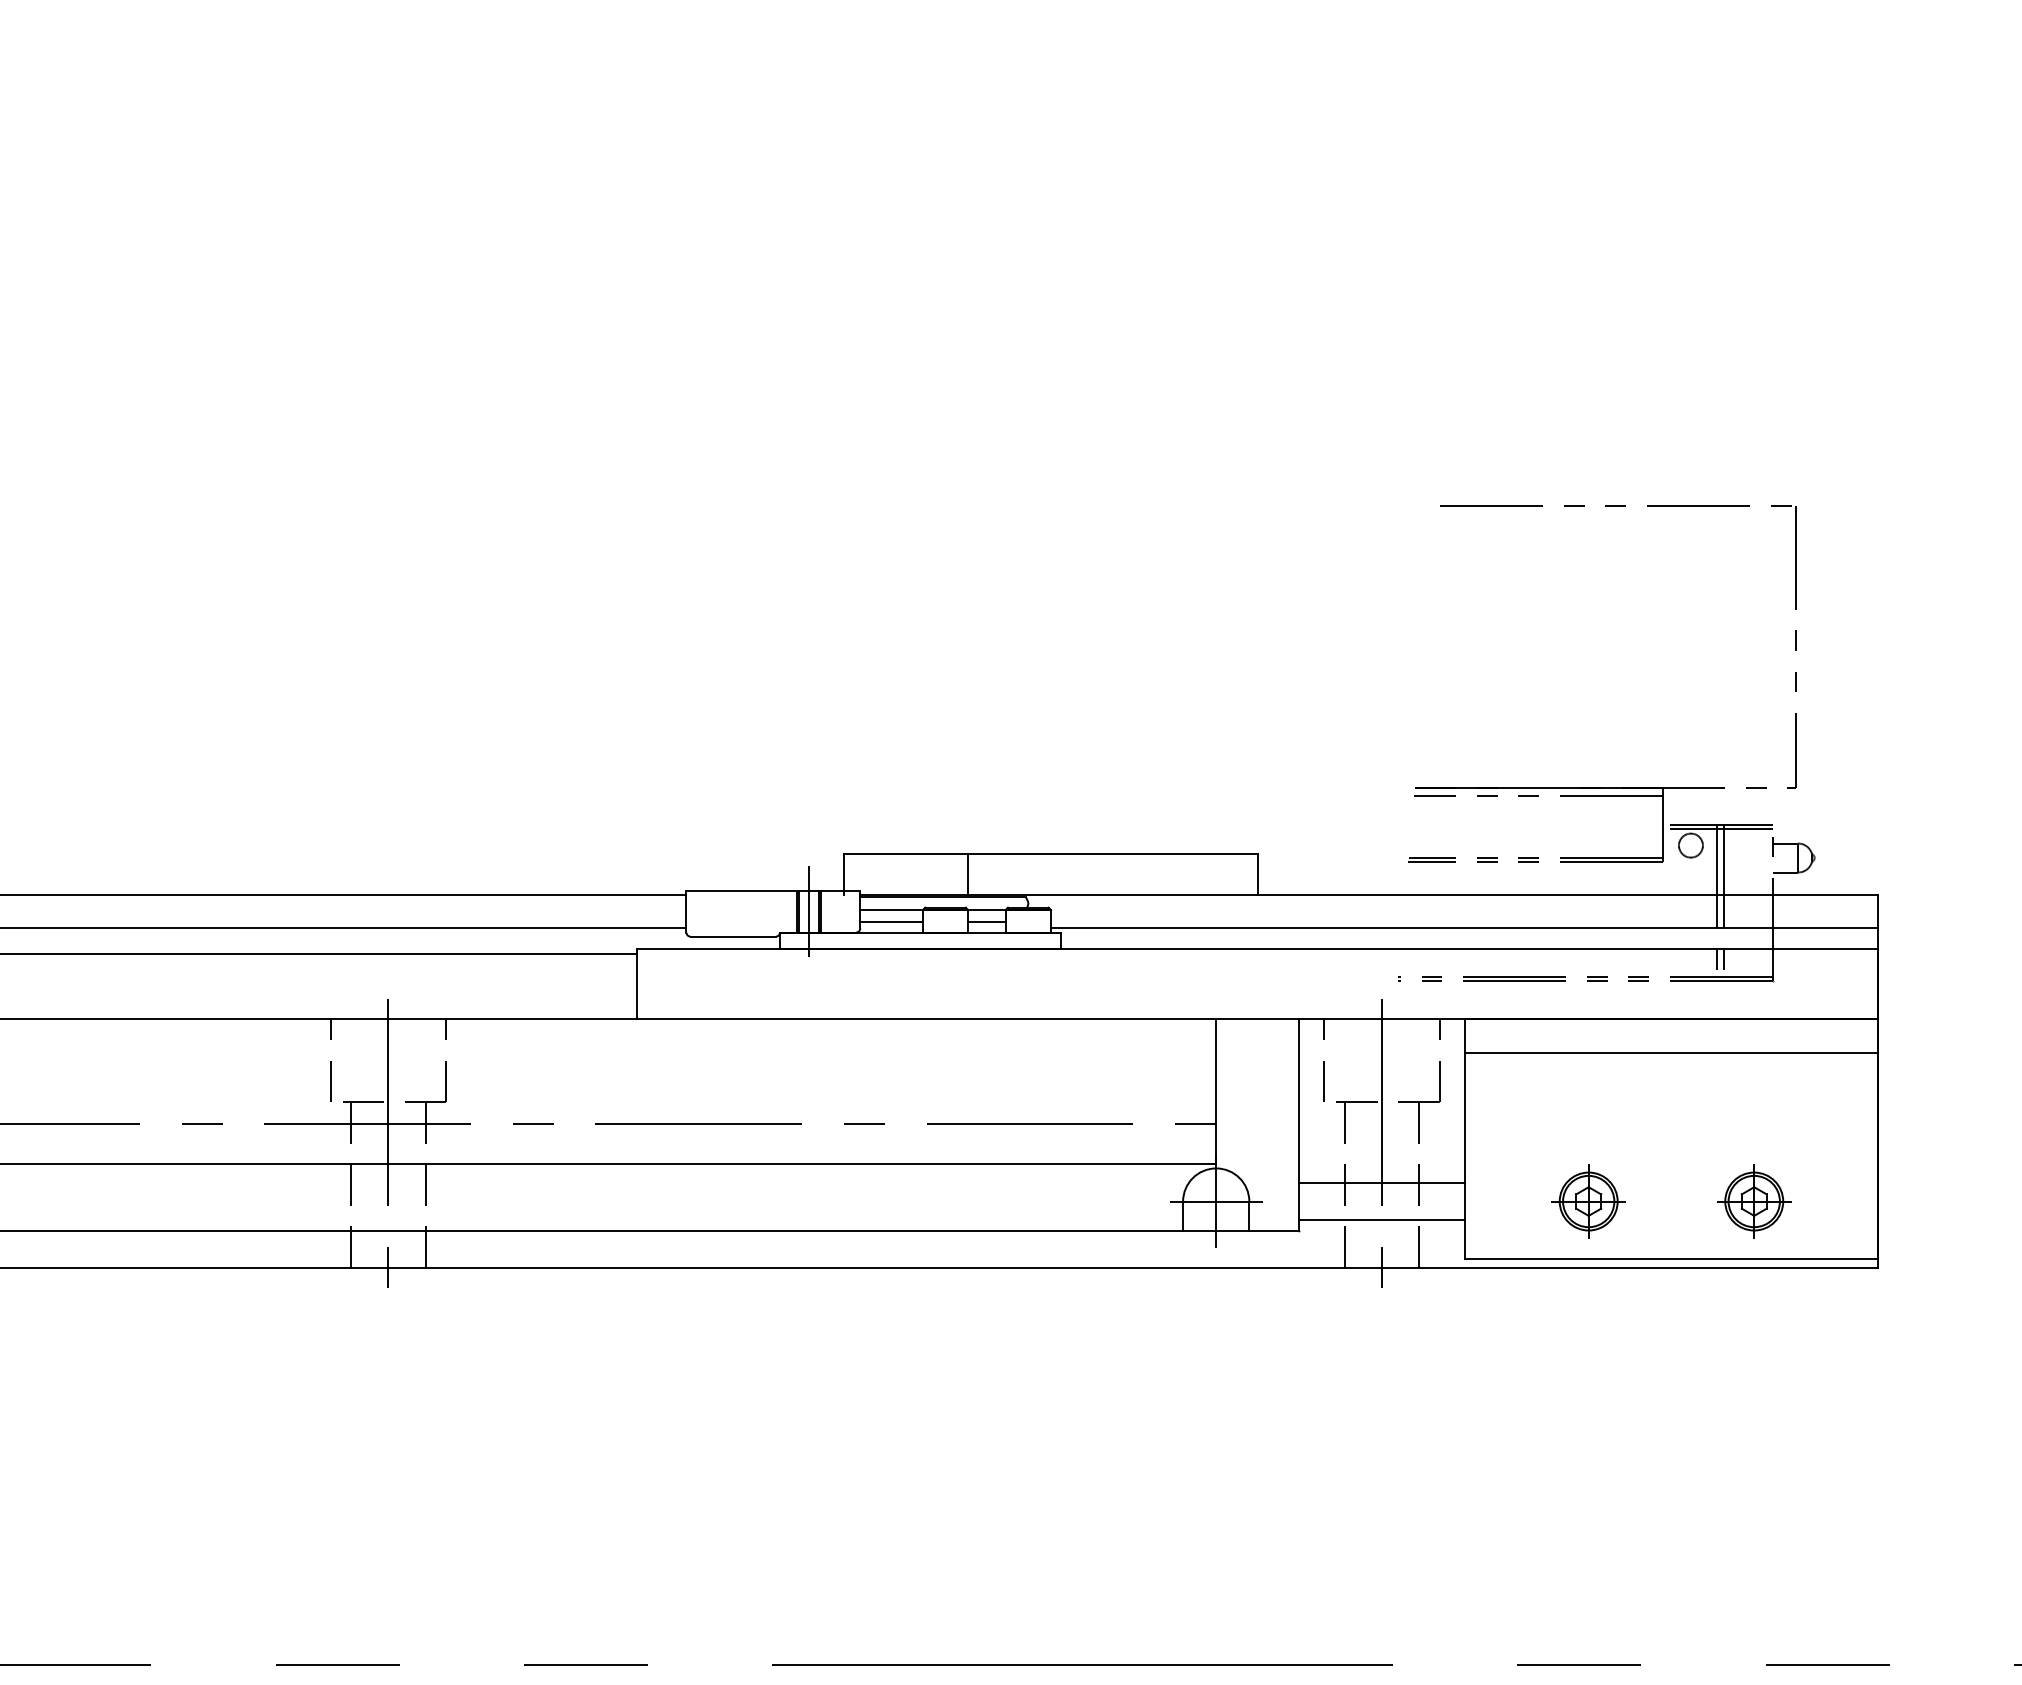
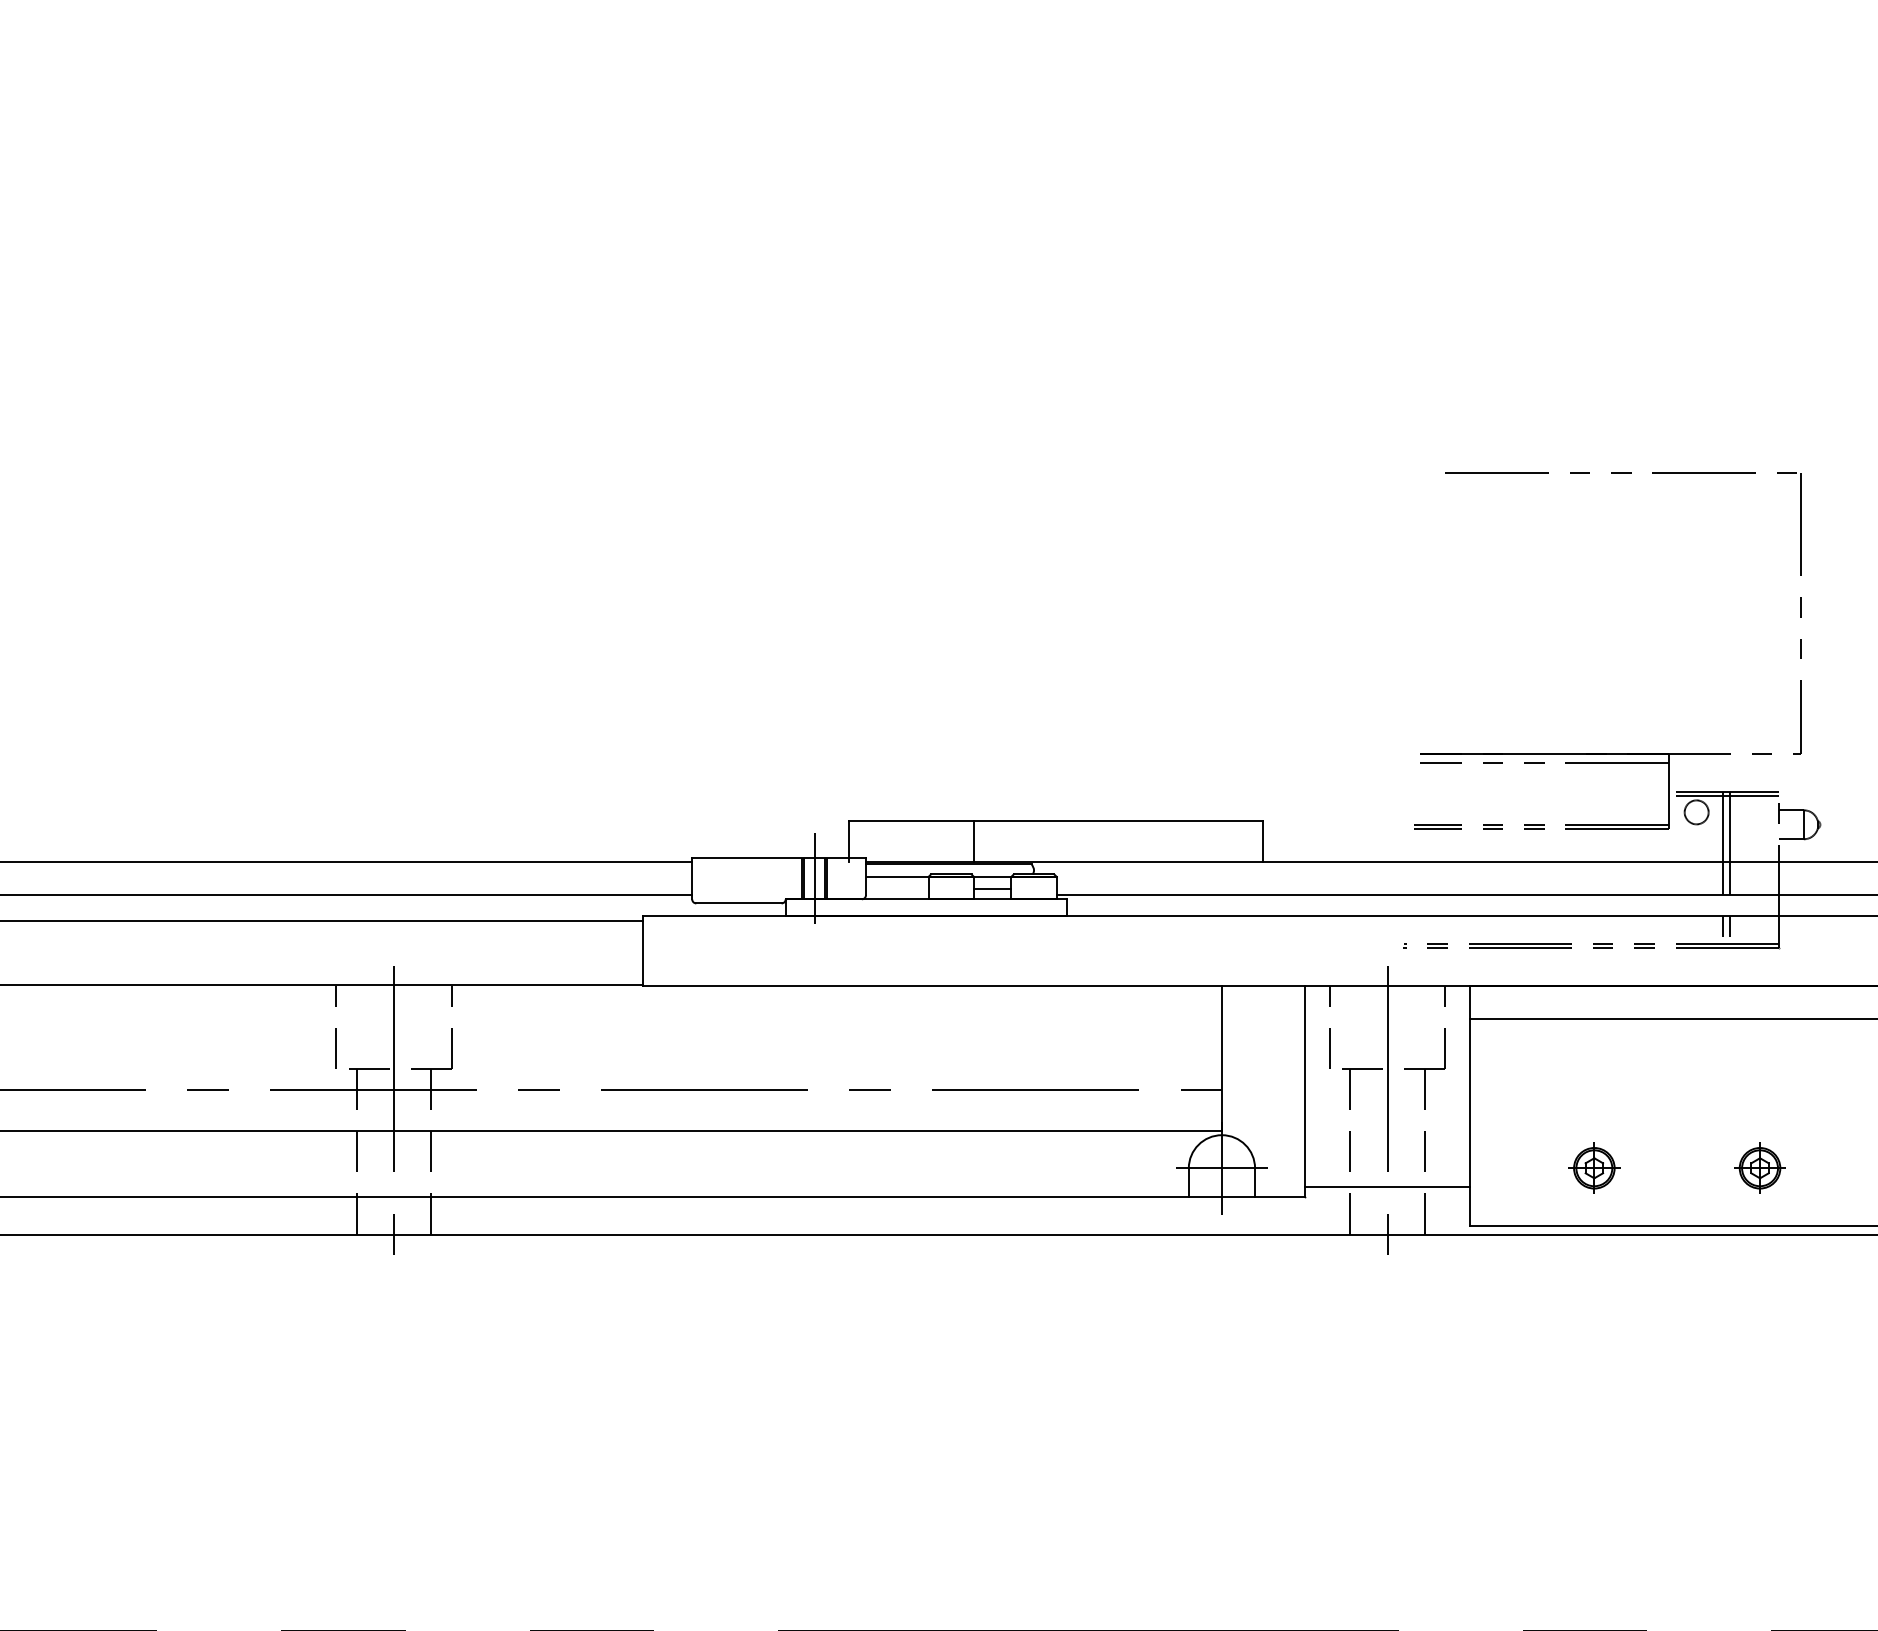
line: (891, 922) -> (897, 889), removed
line: (1381, 1182) -> (1387, 1149), removed
part: (1588, 1201) -> (1594, 1168), size x0.7
part: (1754, 1201) -> (1760, 1168), size x0.7

